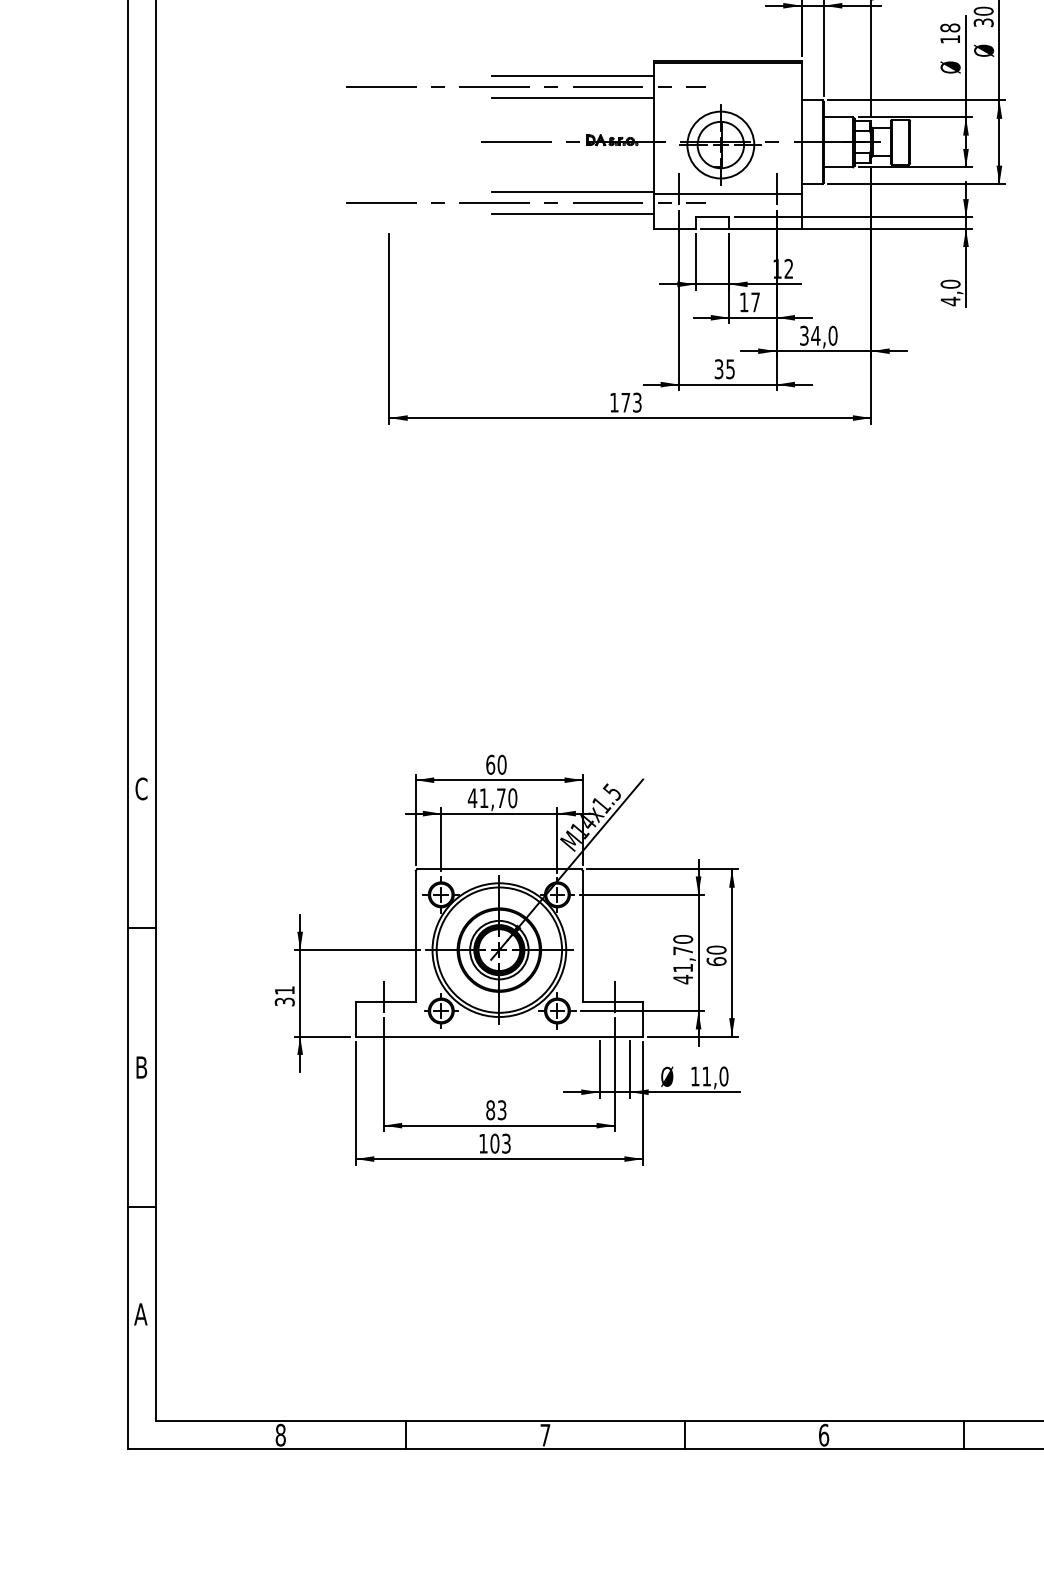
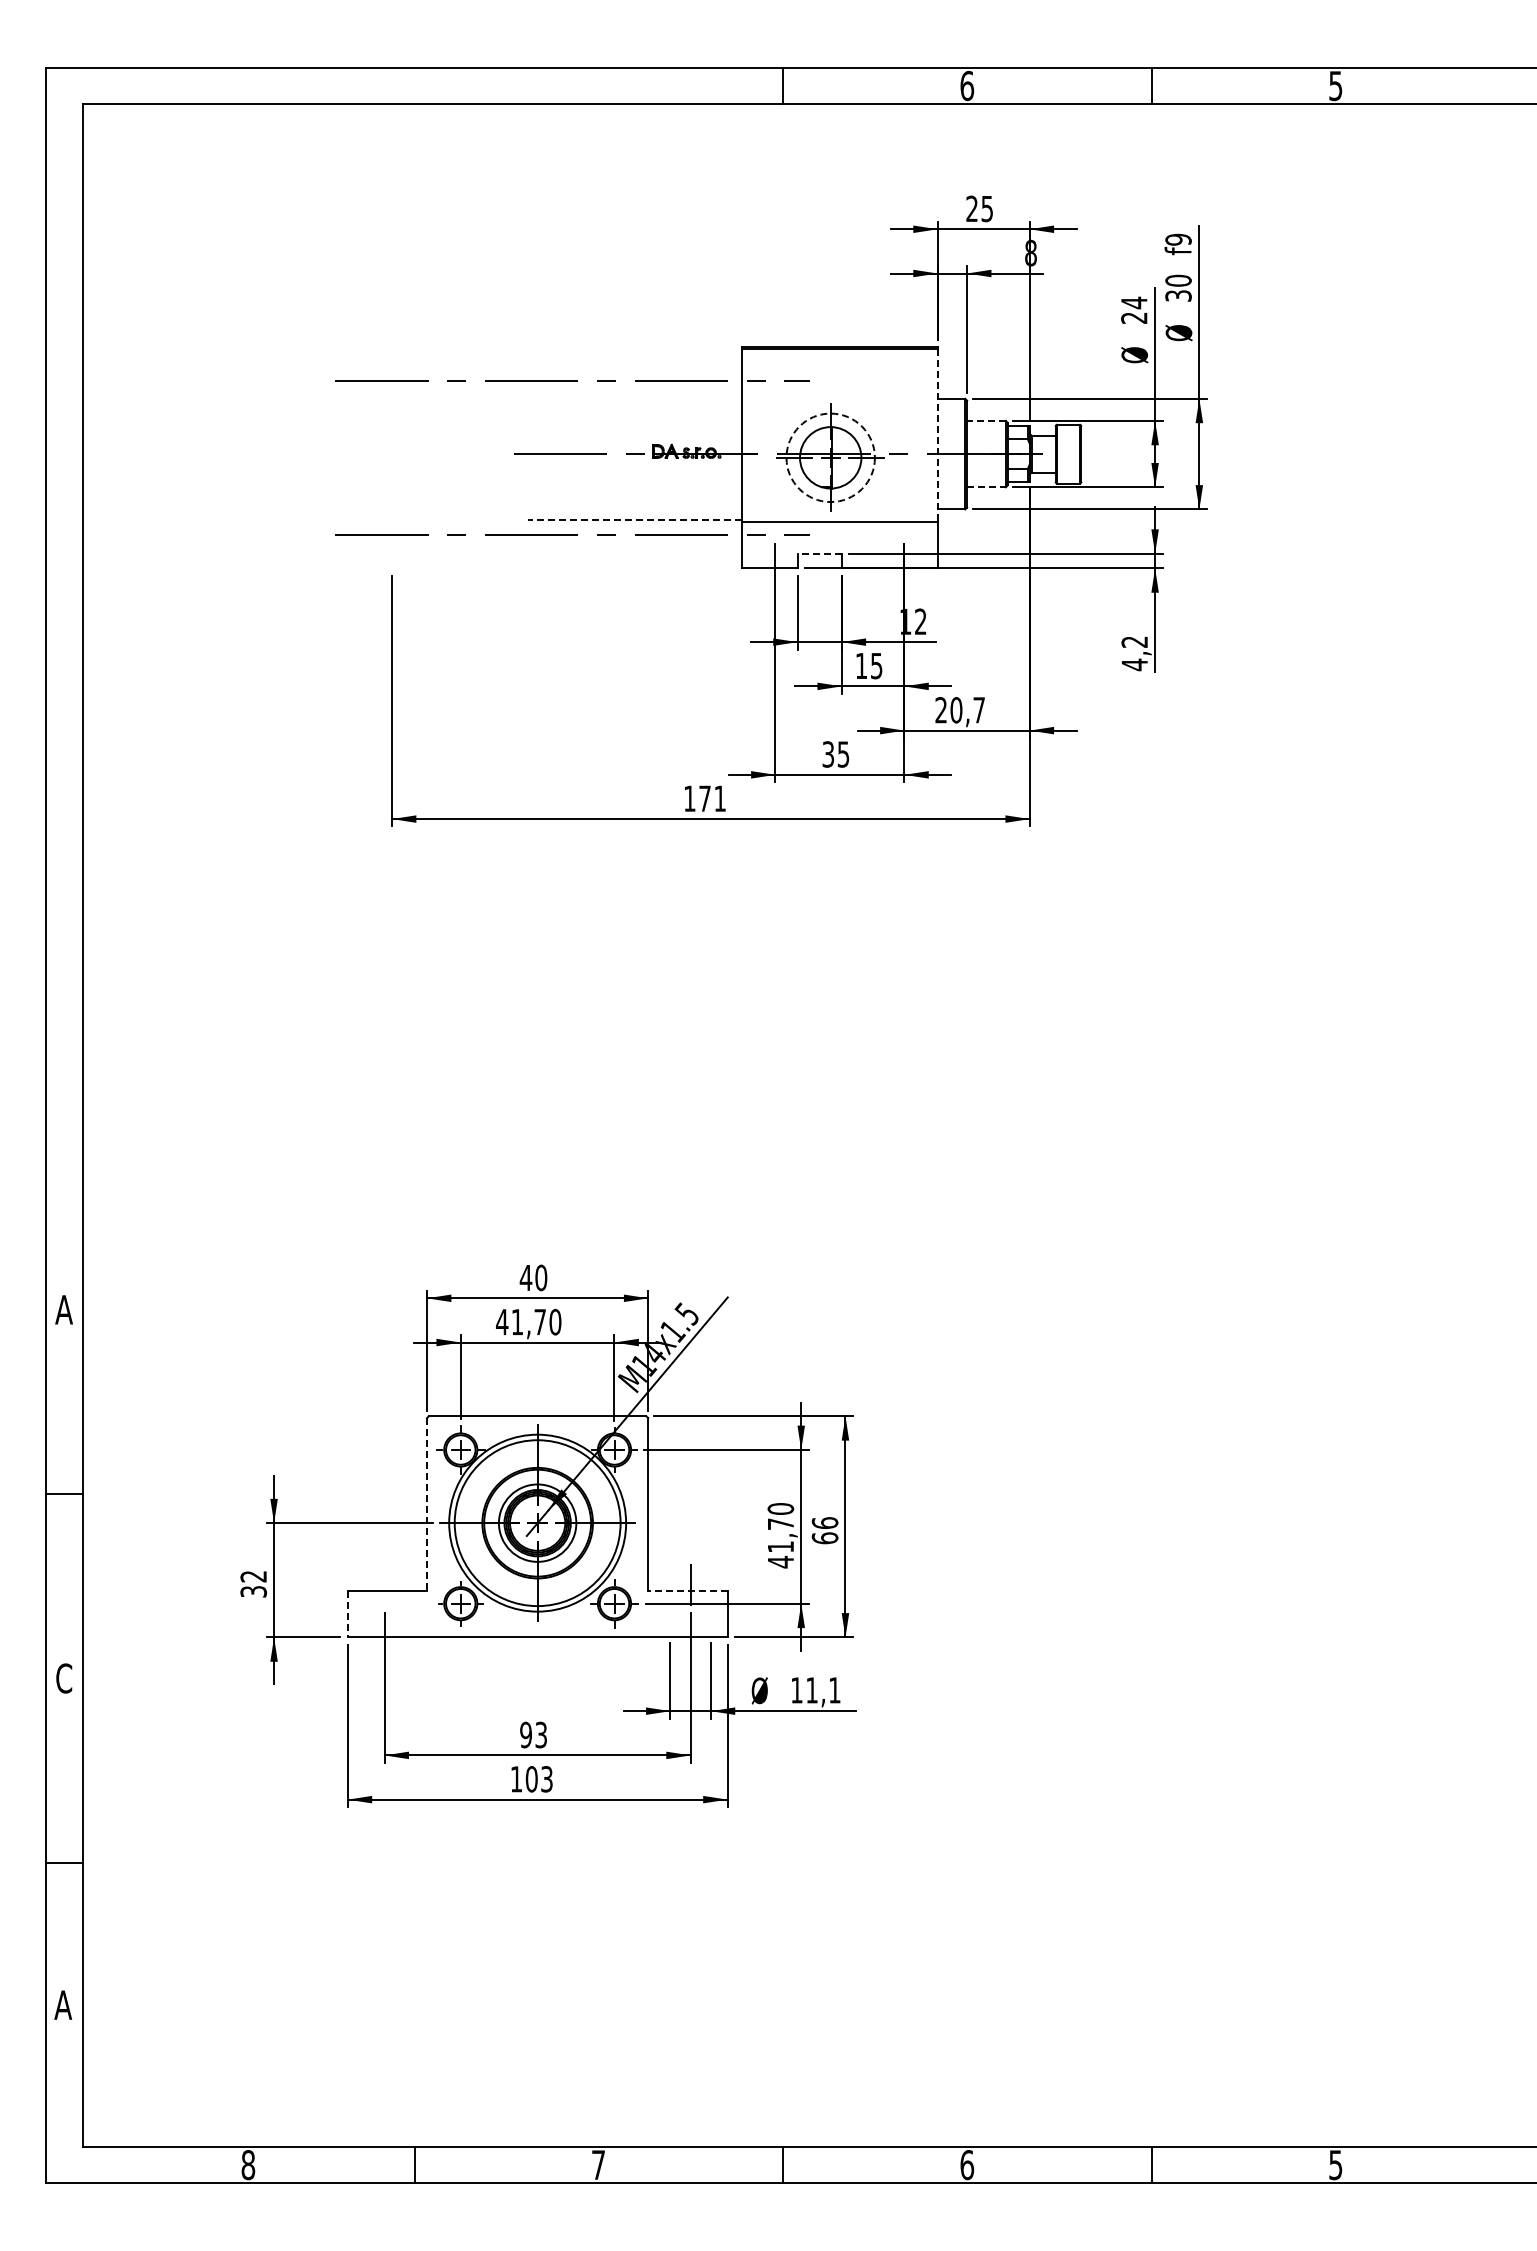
text: (950, 32) -> (1134, 309), 18 -> 24
line: (573, 76) -> (635, 366), removed
line: (573, 97) -> (635, 395), removed
line: (837, 116) -> (985, 420), solid -> dashed
line: (801, 128) -> (937, 435), solid -> dashed
circle: (720, 144) -> (830, 457), solid -> dashed
line: (838, 167) -> (986, 487), solid -> dashed
line: (679, 188) -> (775, 515), removed
line: (776, 188) -> (904, 515), removed
line: (573, 191) -> (635, 519), solid -> dashed
line: (573, 214) -> (635, 549), removed
line: (712, 217) -> (819, 553), solid -> dashed
text: (950, 283) -> (1134, 641), 4,0 -> 4,2
text: (755, 302) -> (876, 666), 17 -> 15
text: (818, 336) -> (960, 710), 34,0 -> 20,7
text: (636, 402) -> (719, 798), 173 -> 171
text: (490, 764) -> (525, 1277), 60 -> 40
text: (141, 788) -> (63, 1309), C -> A
line: (416, 936) -> (427, 1504), solid -> dashed
text: (716, 950) -> (824, 1523), 60 -> 66
text: (284, 990) -> (253, 1576), 31 -> 32
line: (383, 996) -> (384, 1584), removed
line: (612, 1001) -> (687, 1591), solid -> dashed
line: (355, 1019) -> (347, 1614), solid -> dashed
text: (141, 1067) -> (64, 1678), B -> C
text: (723, 1076) -> (834, 1690), 11,0 -> 11,1
text: (490, 1110) -> (526, 1735), 83 -> 93

